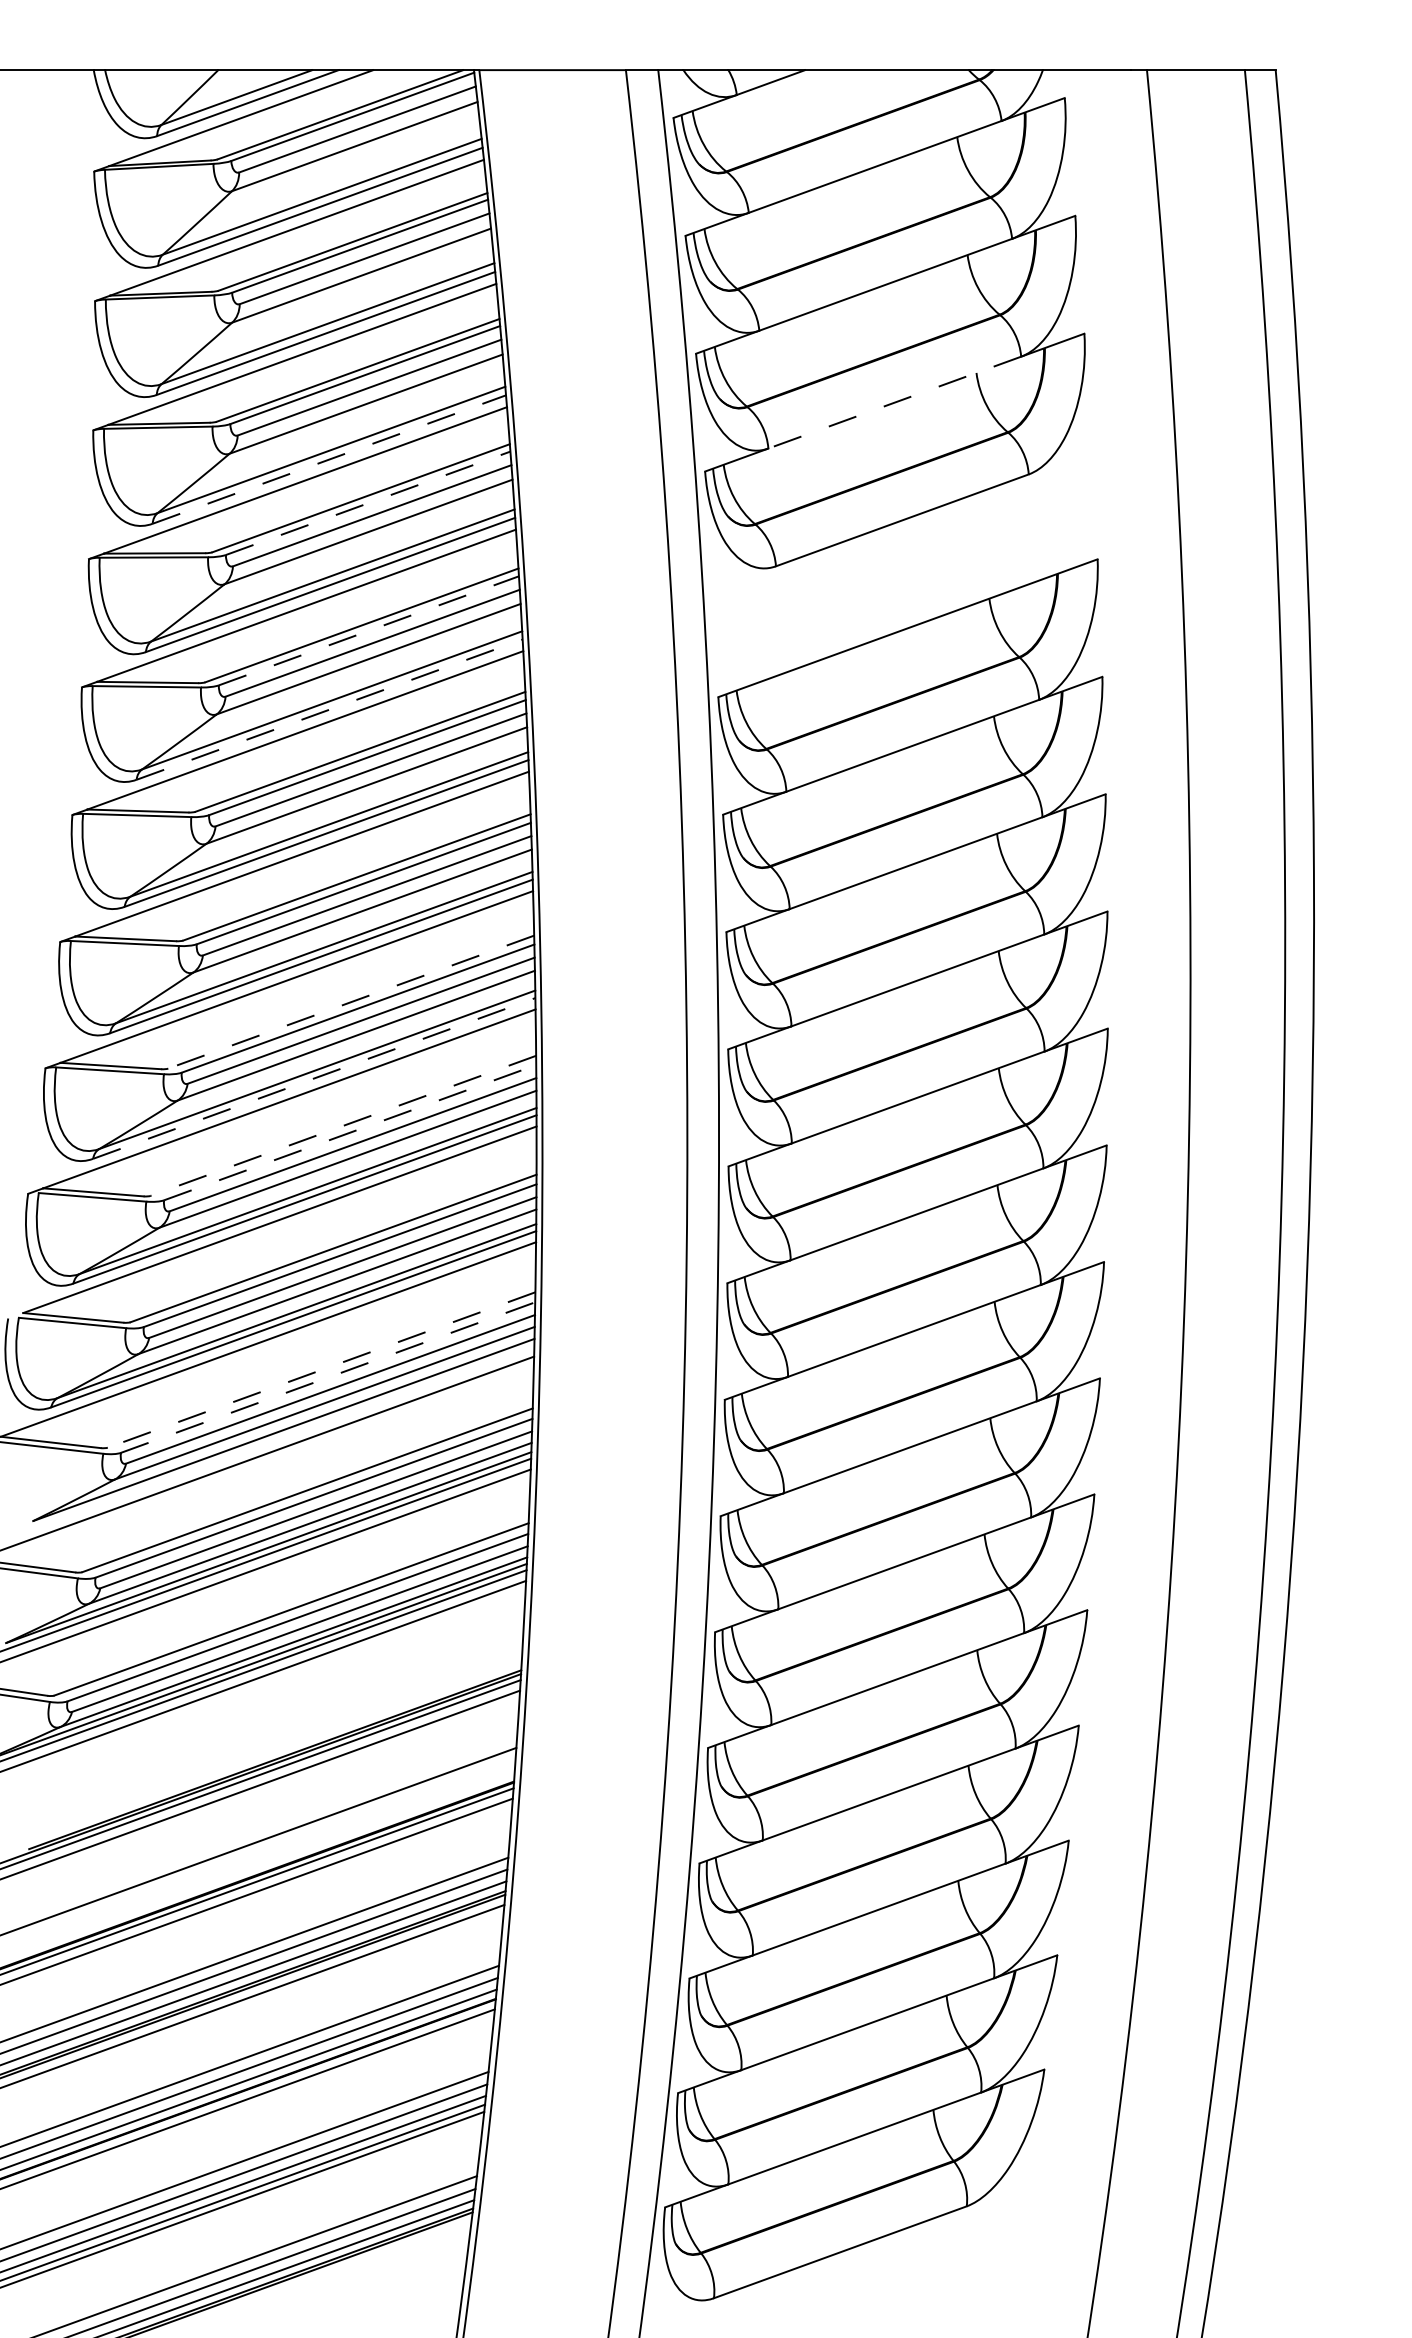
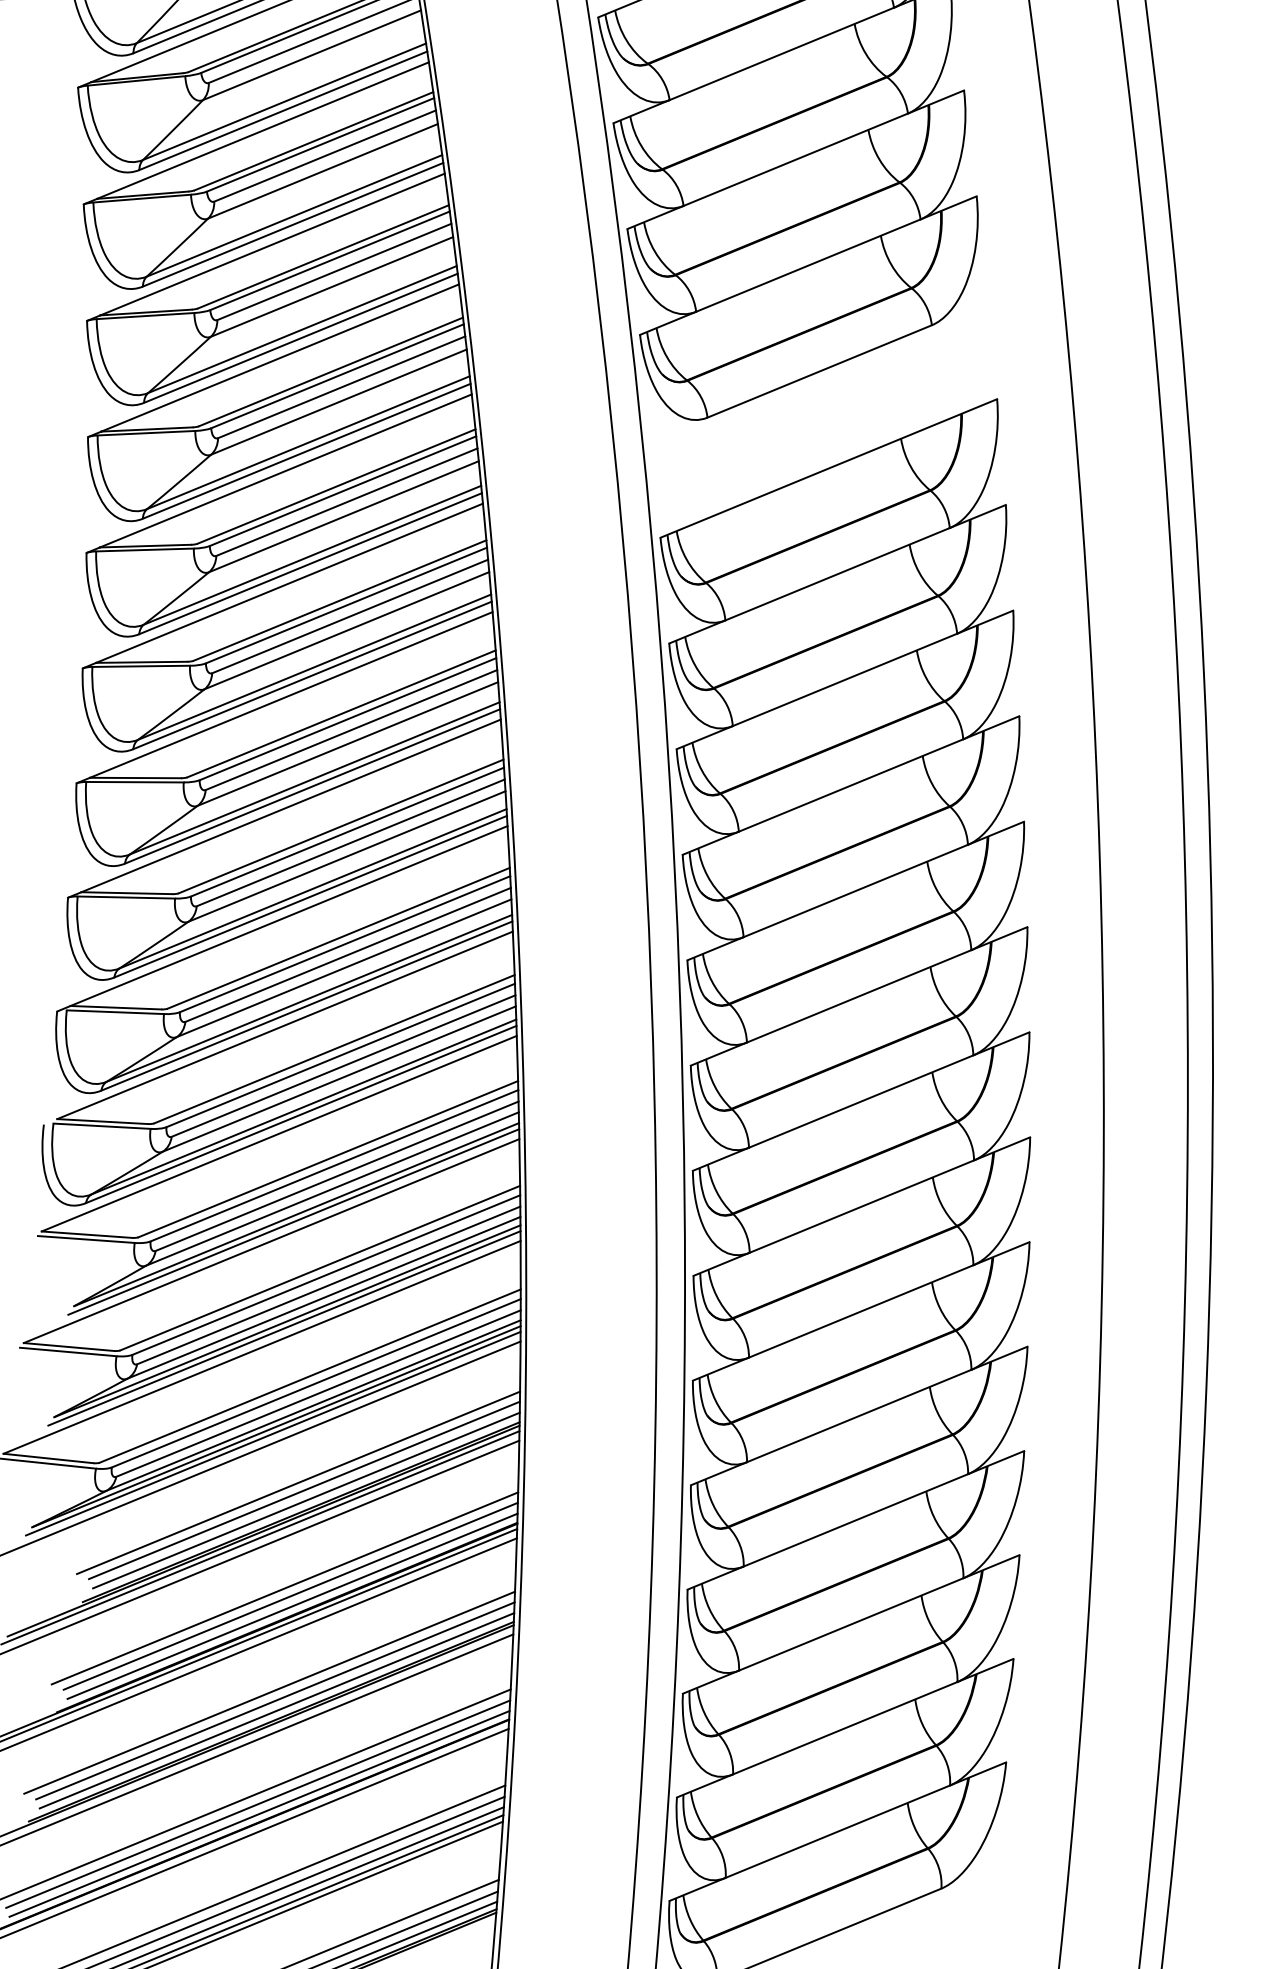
line: (894, 402) -> (808, 265), dashed -> solid
line: (329, 459) -> (301, 338), dashed -> solid
line: (368, 503) -> (337, 376), dashed -> solid
line: (368, 630) -> (342, 490), dashed -> solid
line: (330, 709) -> (311, 563), dashed -> solid
line: (351, 1002) -> (341, 826), dashed -> solid
line: (314, 1078) -> (310, 896), dashed -> solid
line: (343, 1125) -> (338, 937), dashed -> solid
line: (350, 1132) -> (345, 944), dashed -> solid
line: (321, 1370) -> (328, 1159), dashed -> solid
line: (328, 1377) -> (334, 1165), dashed -> solid
line: (280, 1437) -> (293, 1221), added
line: (273, 1726) -> (298, 1482), added
line: (279, 1735) -> (304, 1490), added
line: (281, 1746) -> (306, 1500), added
line: (259, 1852) -> (290, 1596), added
line: (260, 1863) -> (291, 1606), added

